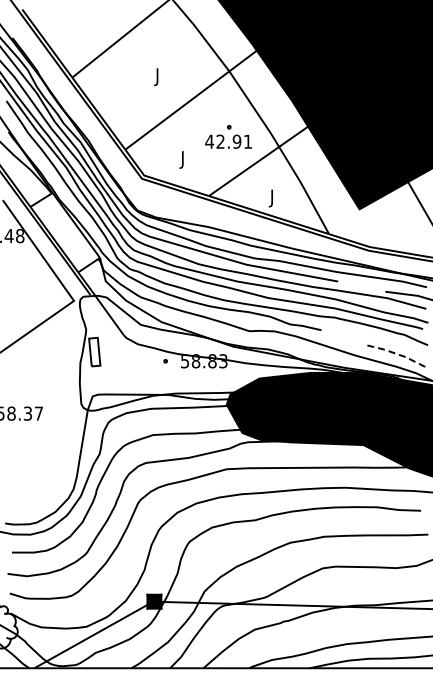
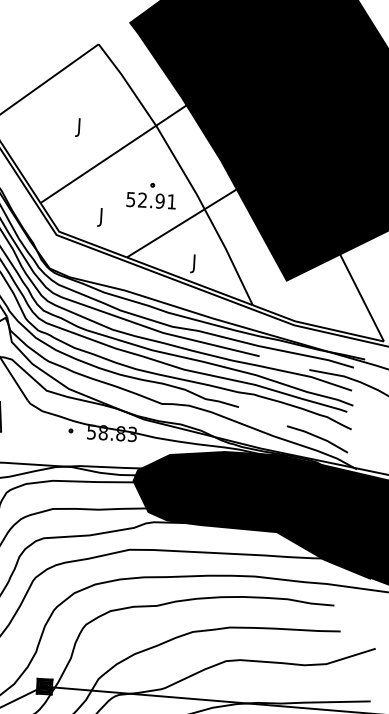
text: (209, 141) -> (130, 199), 42.91 -> 52.91
line: (397, 354) -> (318, 437), dashed -> solid

